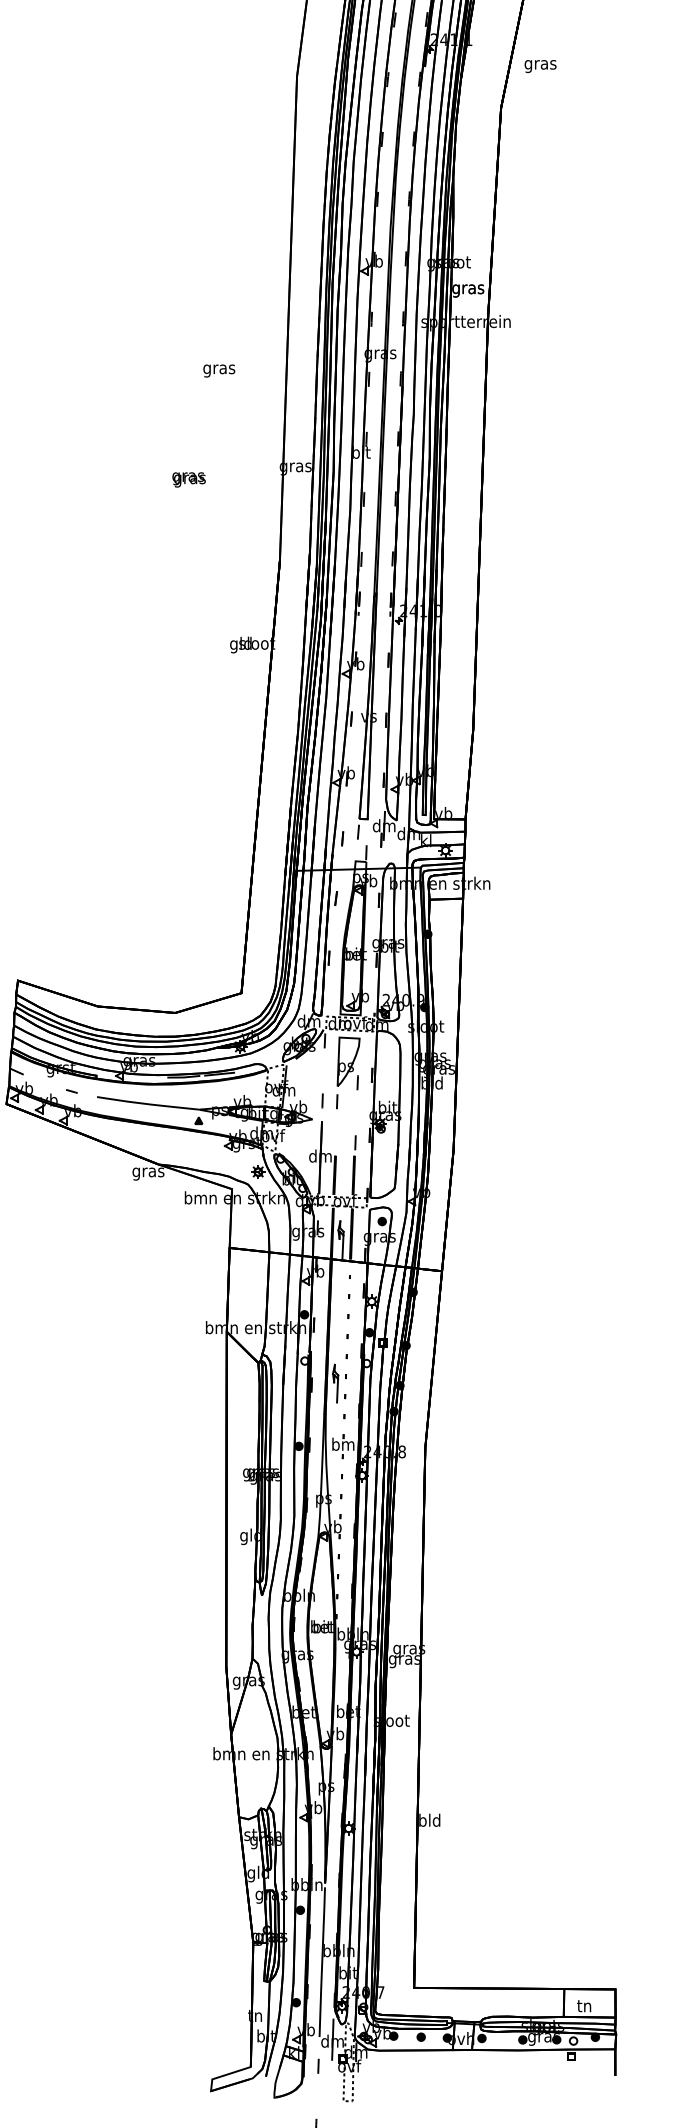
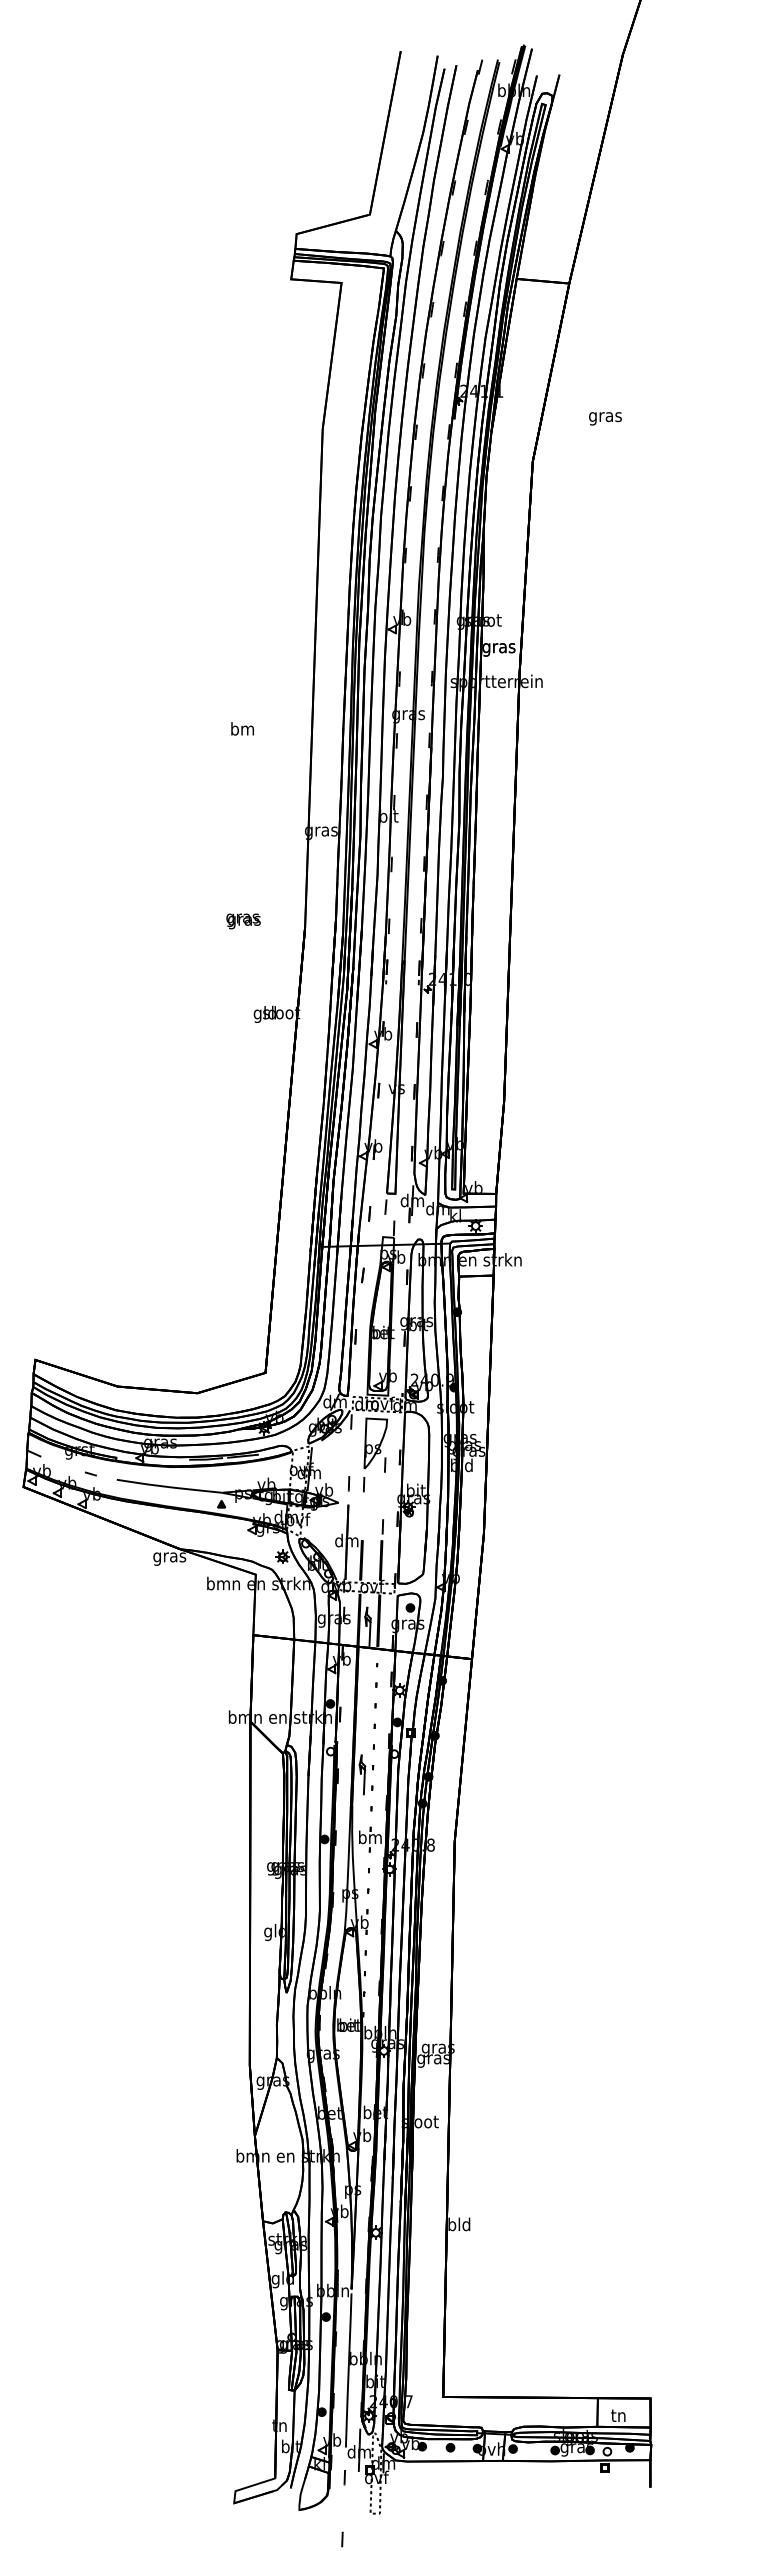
text: (540, 66) -> (605, 418), moved
text: (219, 369) -> (242, 730), gras -> bm
text: (189, 479) -> (243, 921), moved

